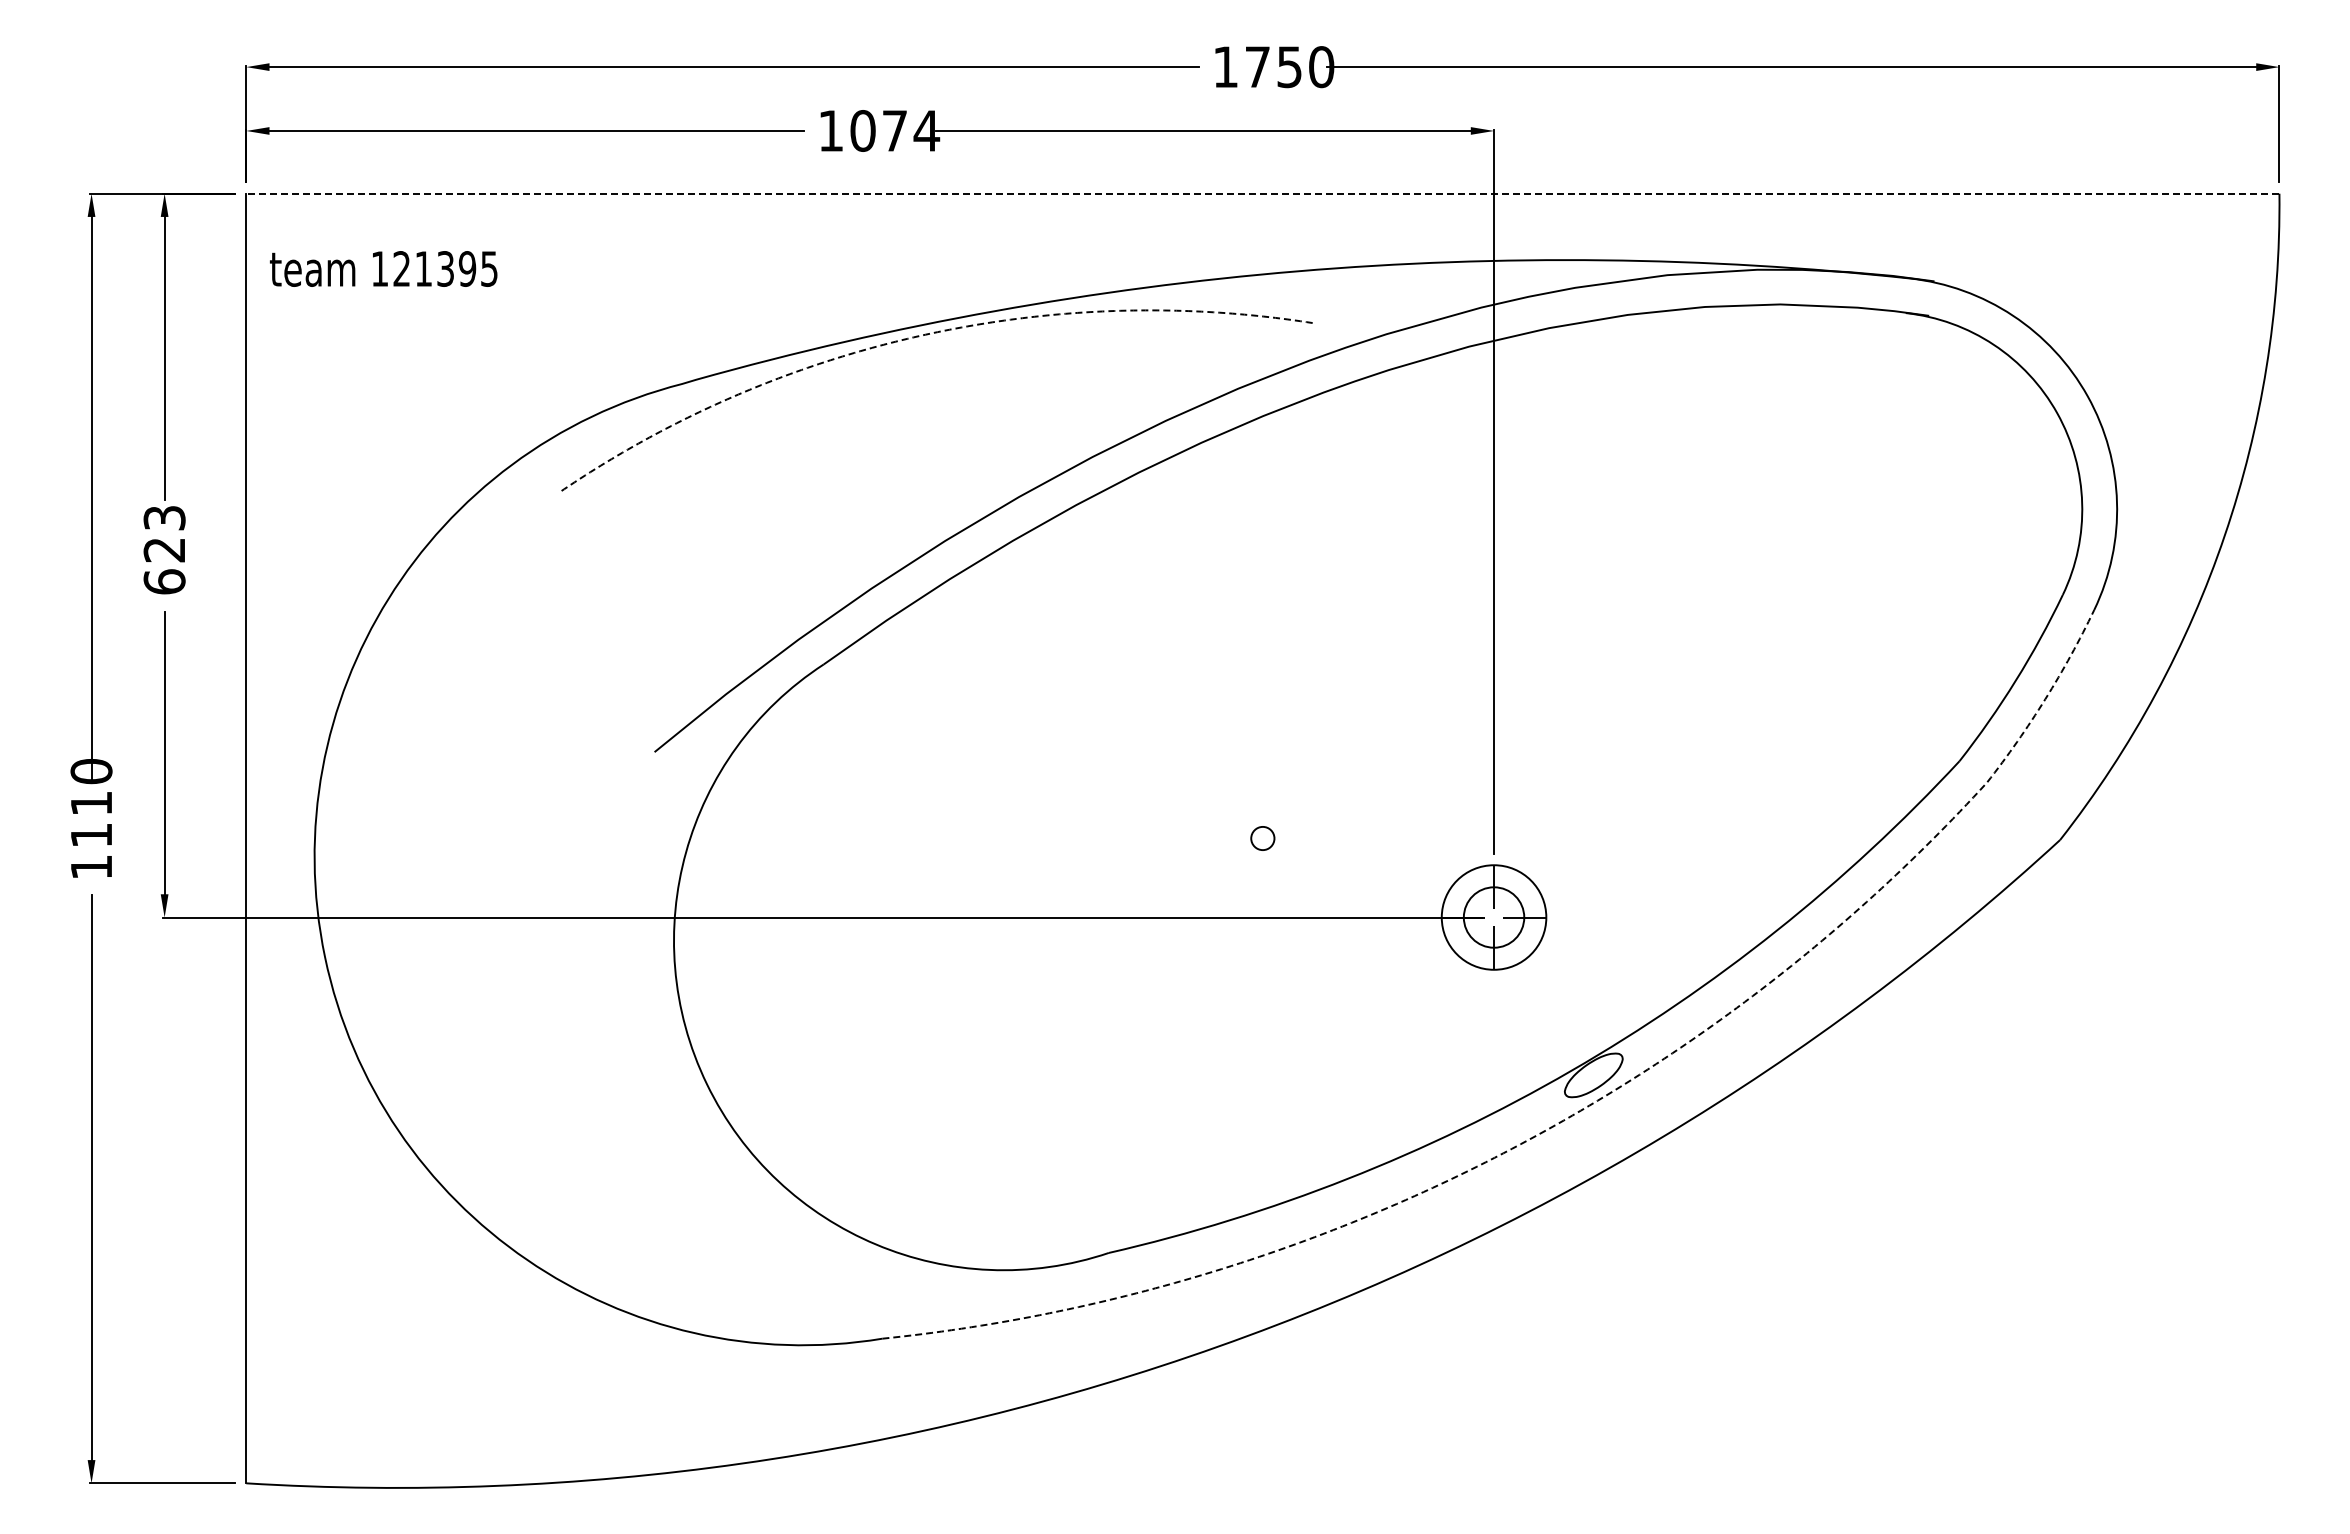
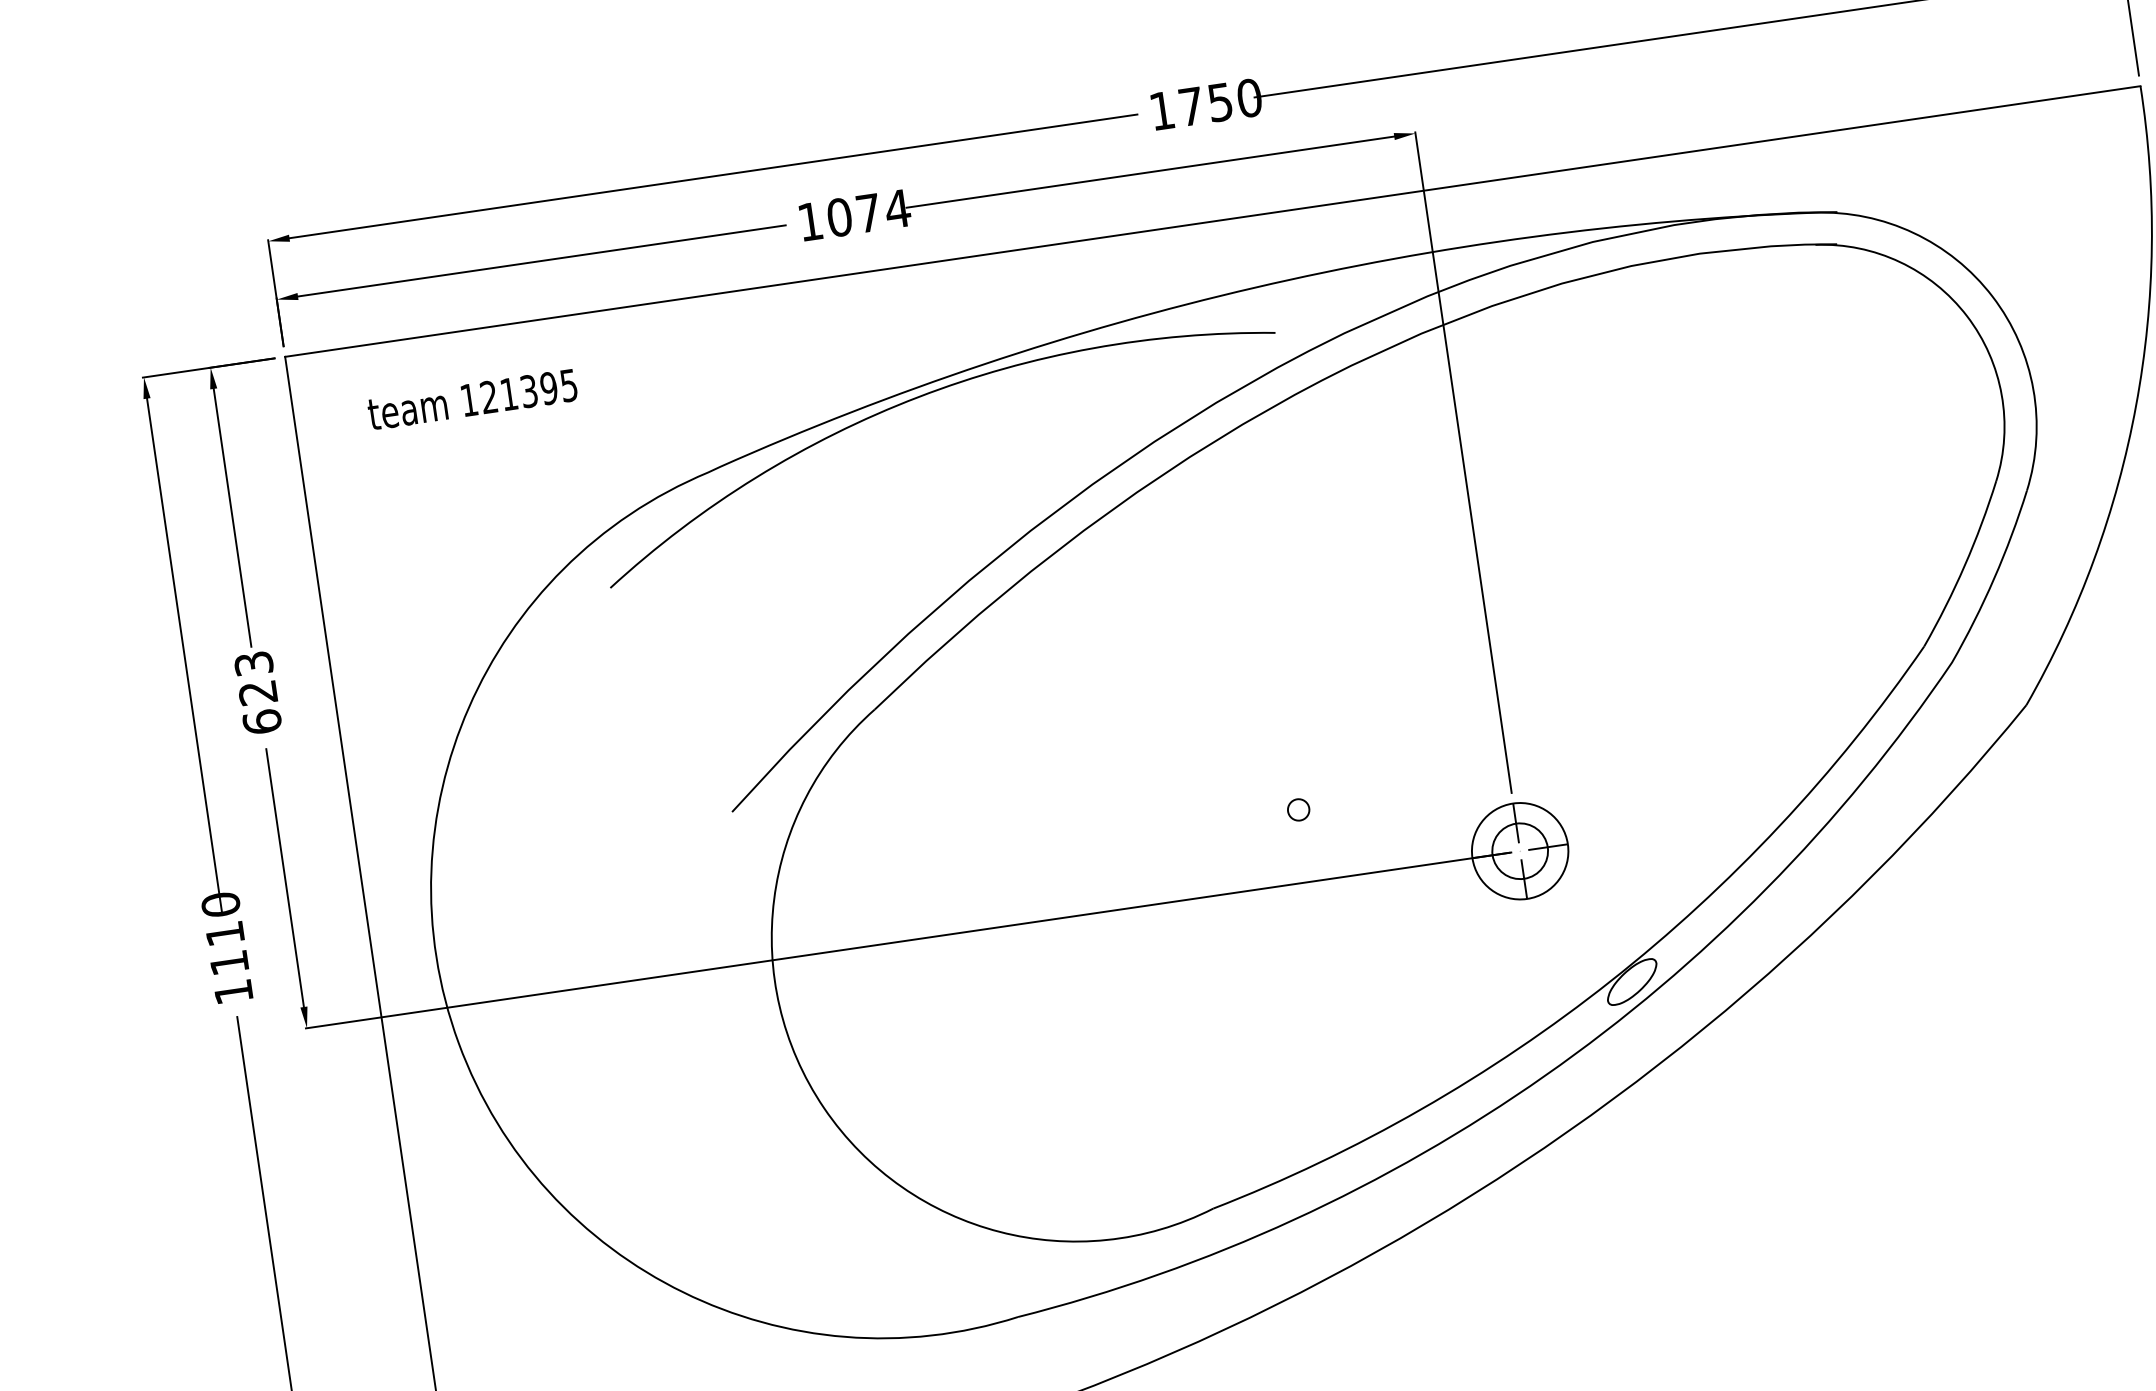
line: (1262, 193) -> (1212, 221), dashed -> solid
text: (383, 268) -> (472, 399), moved
line: (919, 336) -> (918, 397), dashed -> solid
line: (1577, 1112) -> (1622, 1018), dashed -> solid

